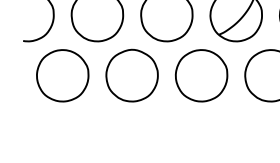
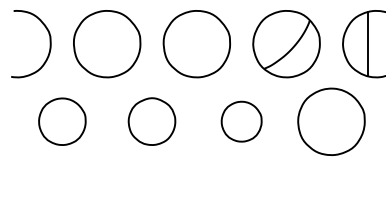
part: (62, 75) -> (62, 121), size x0.7
part: (131, 75) -> (151, 121), size x0.7
part: (201, 75) -> (241, 121), size x0.6

